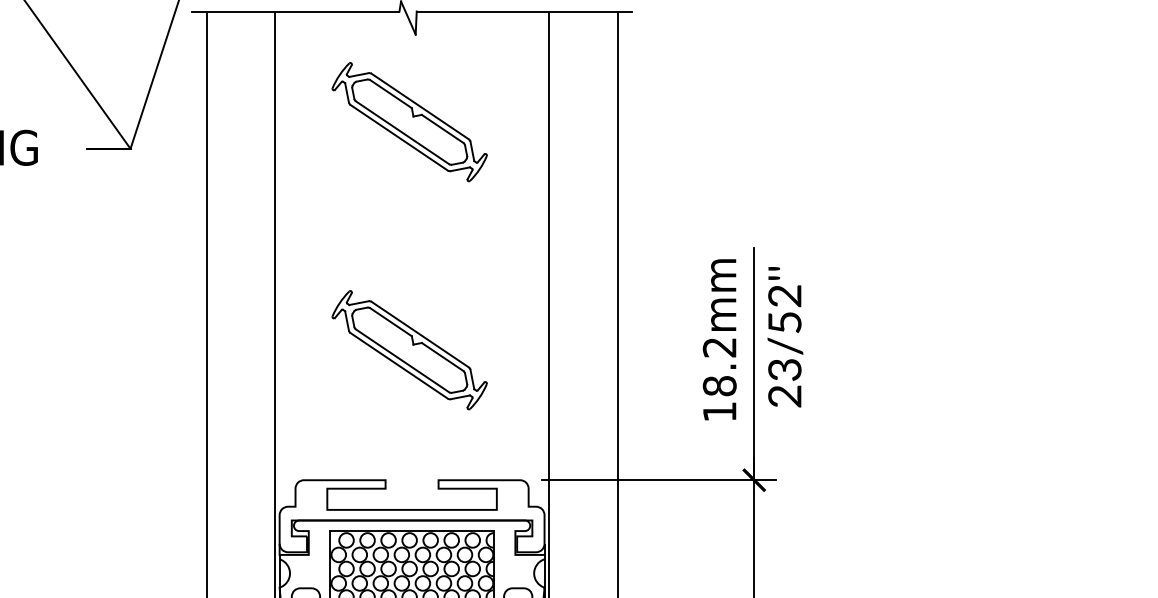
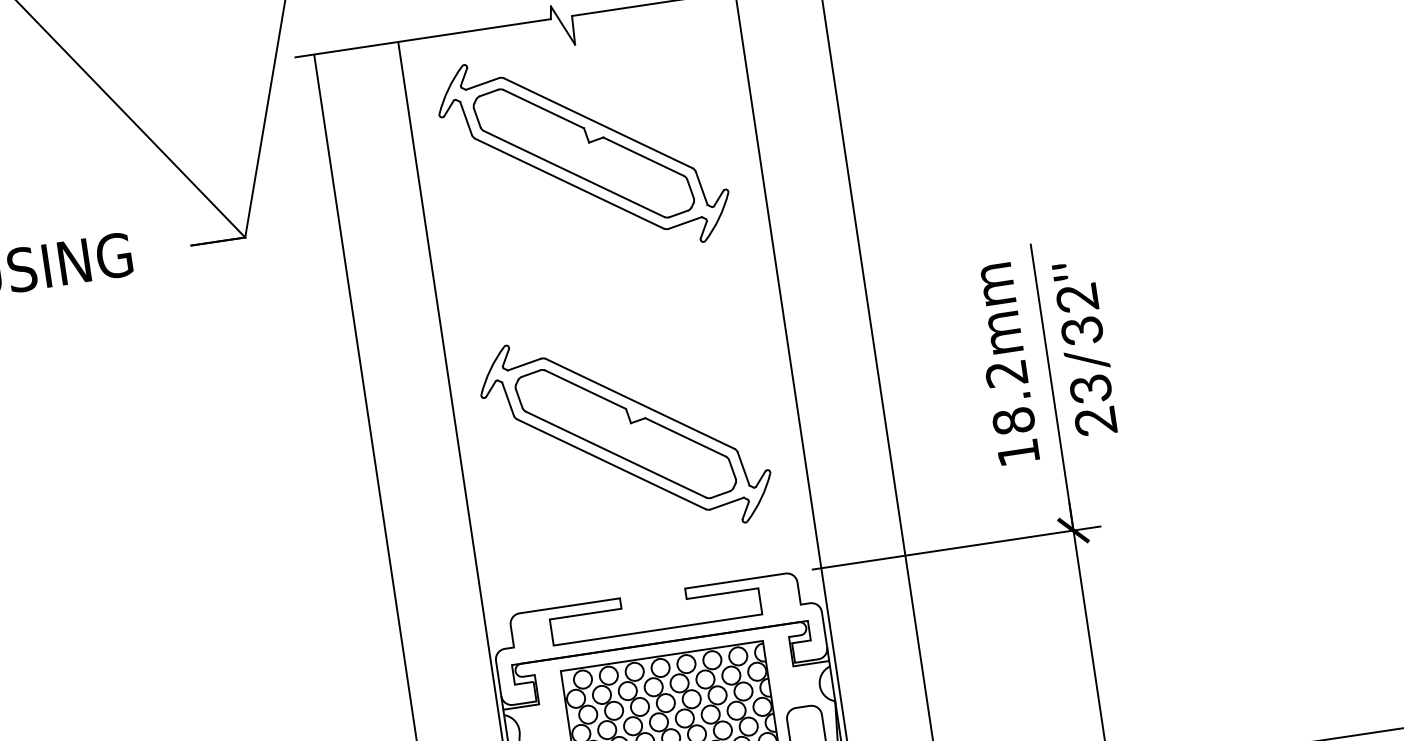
part: (409, 121) -> (583, 152), size x1.43
text: (784, 322) -> (1081, 330), 23/52''\f] -> 23/32''\f]
part: (409, 349) -> (625, 433), size x1.43

